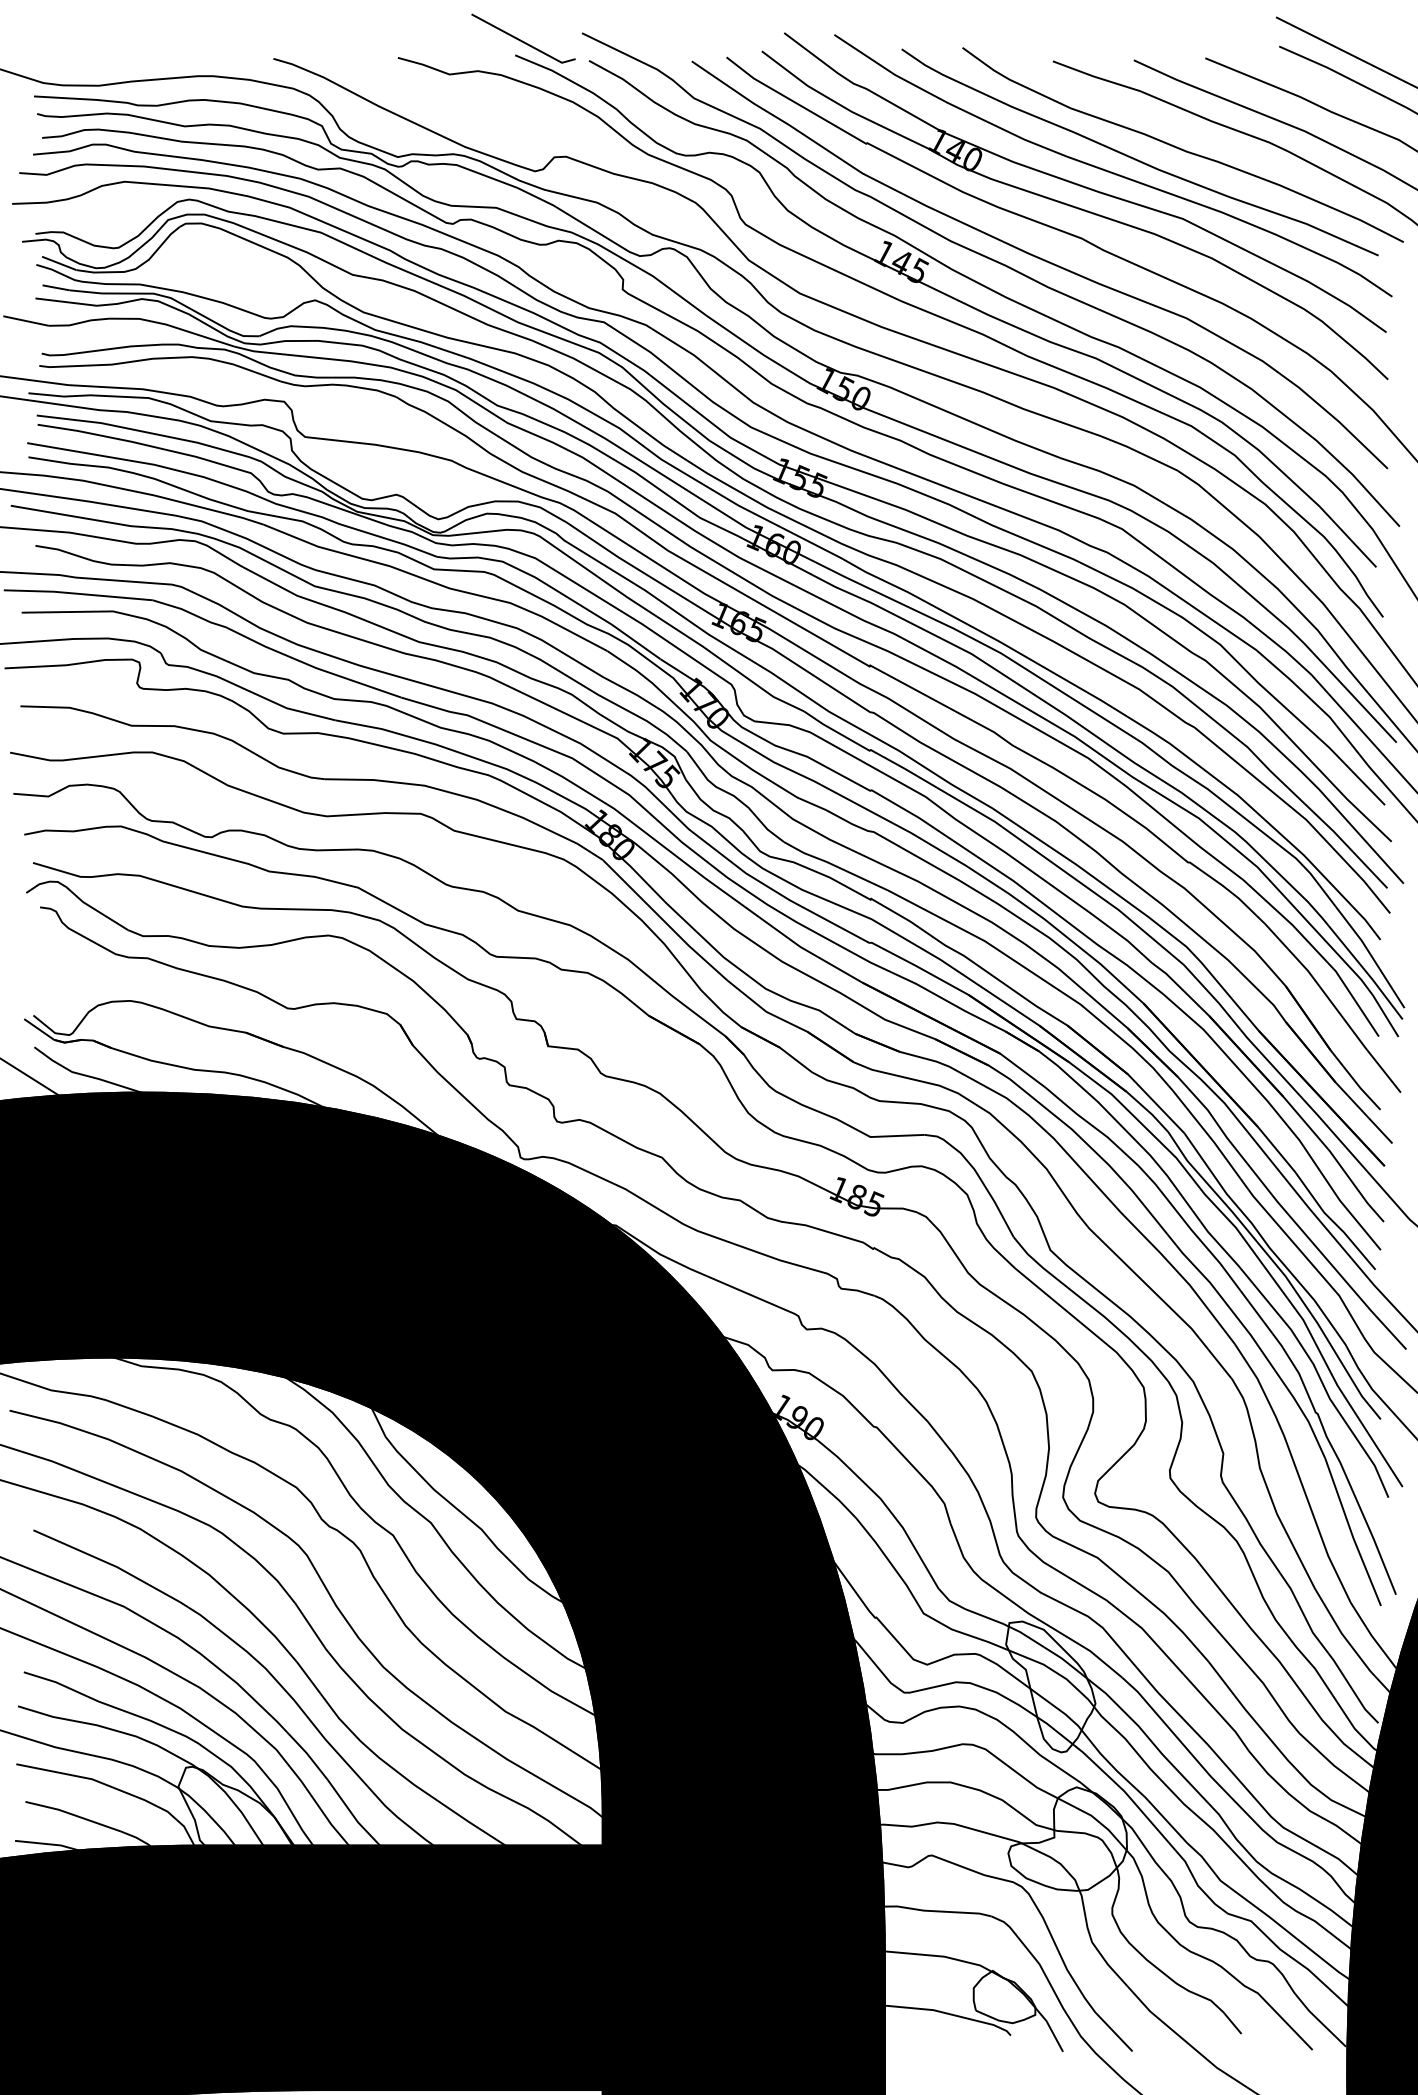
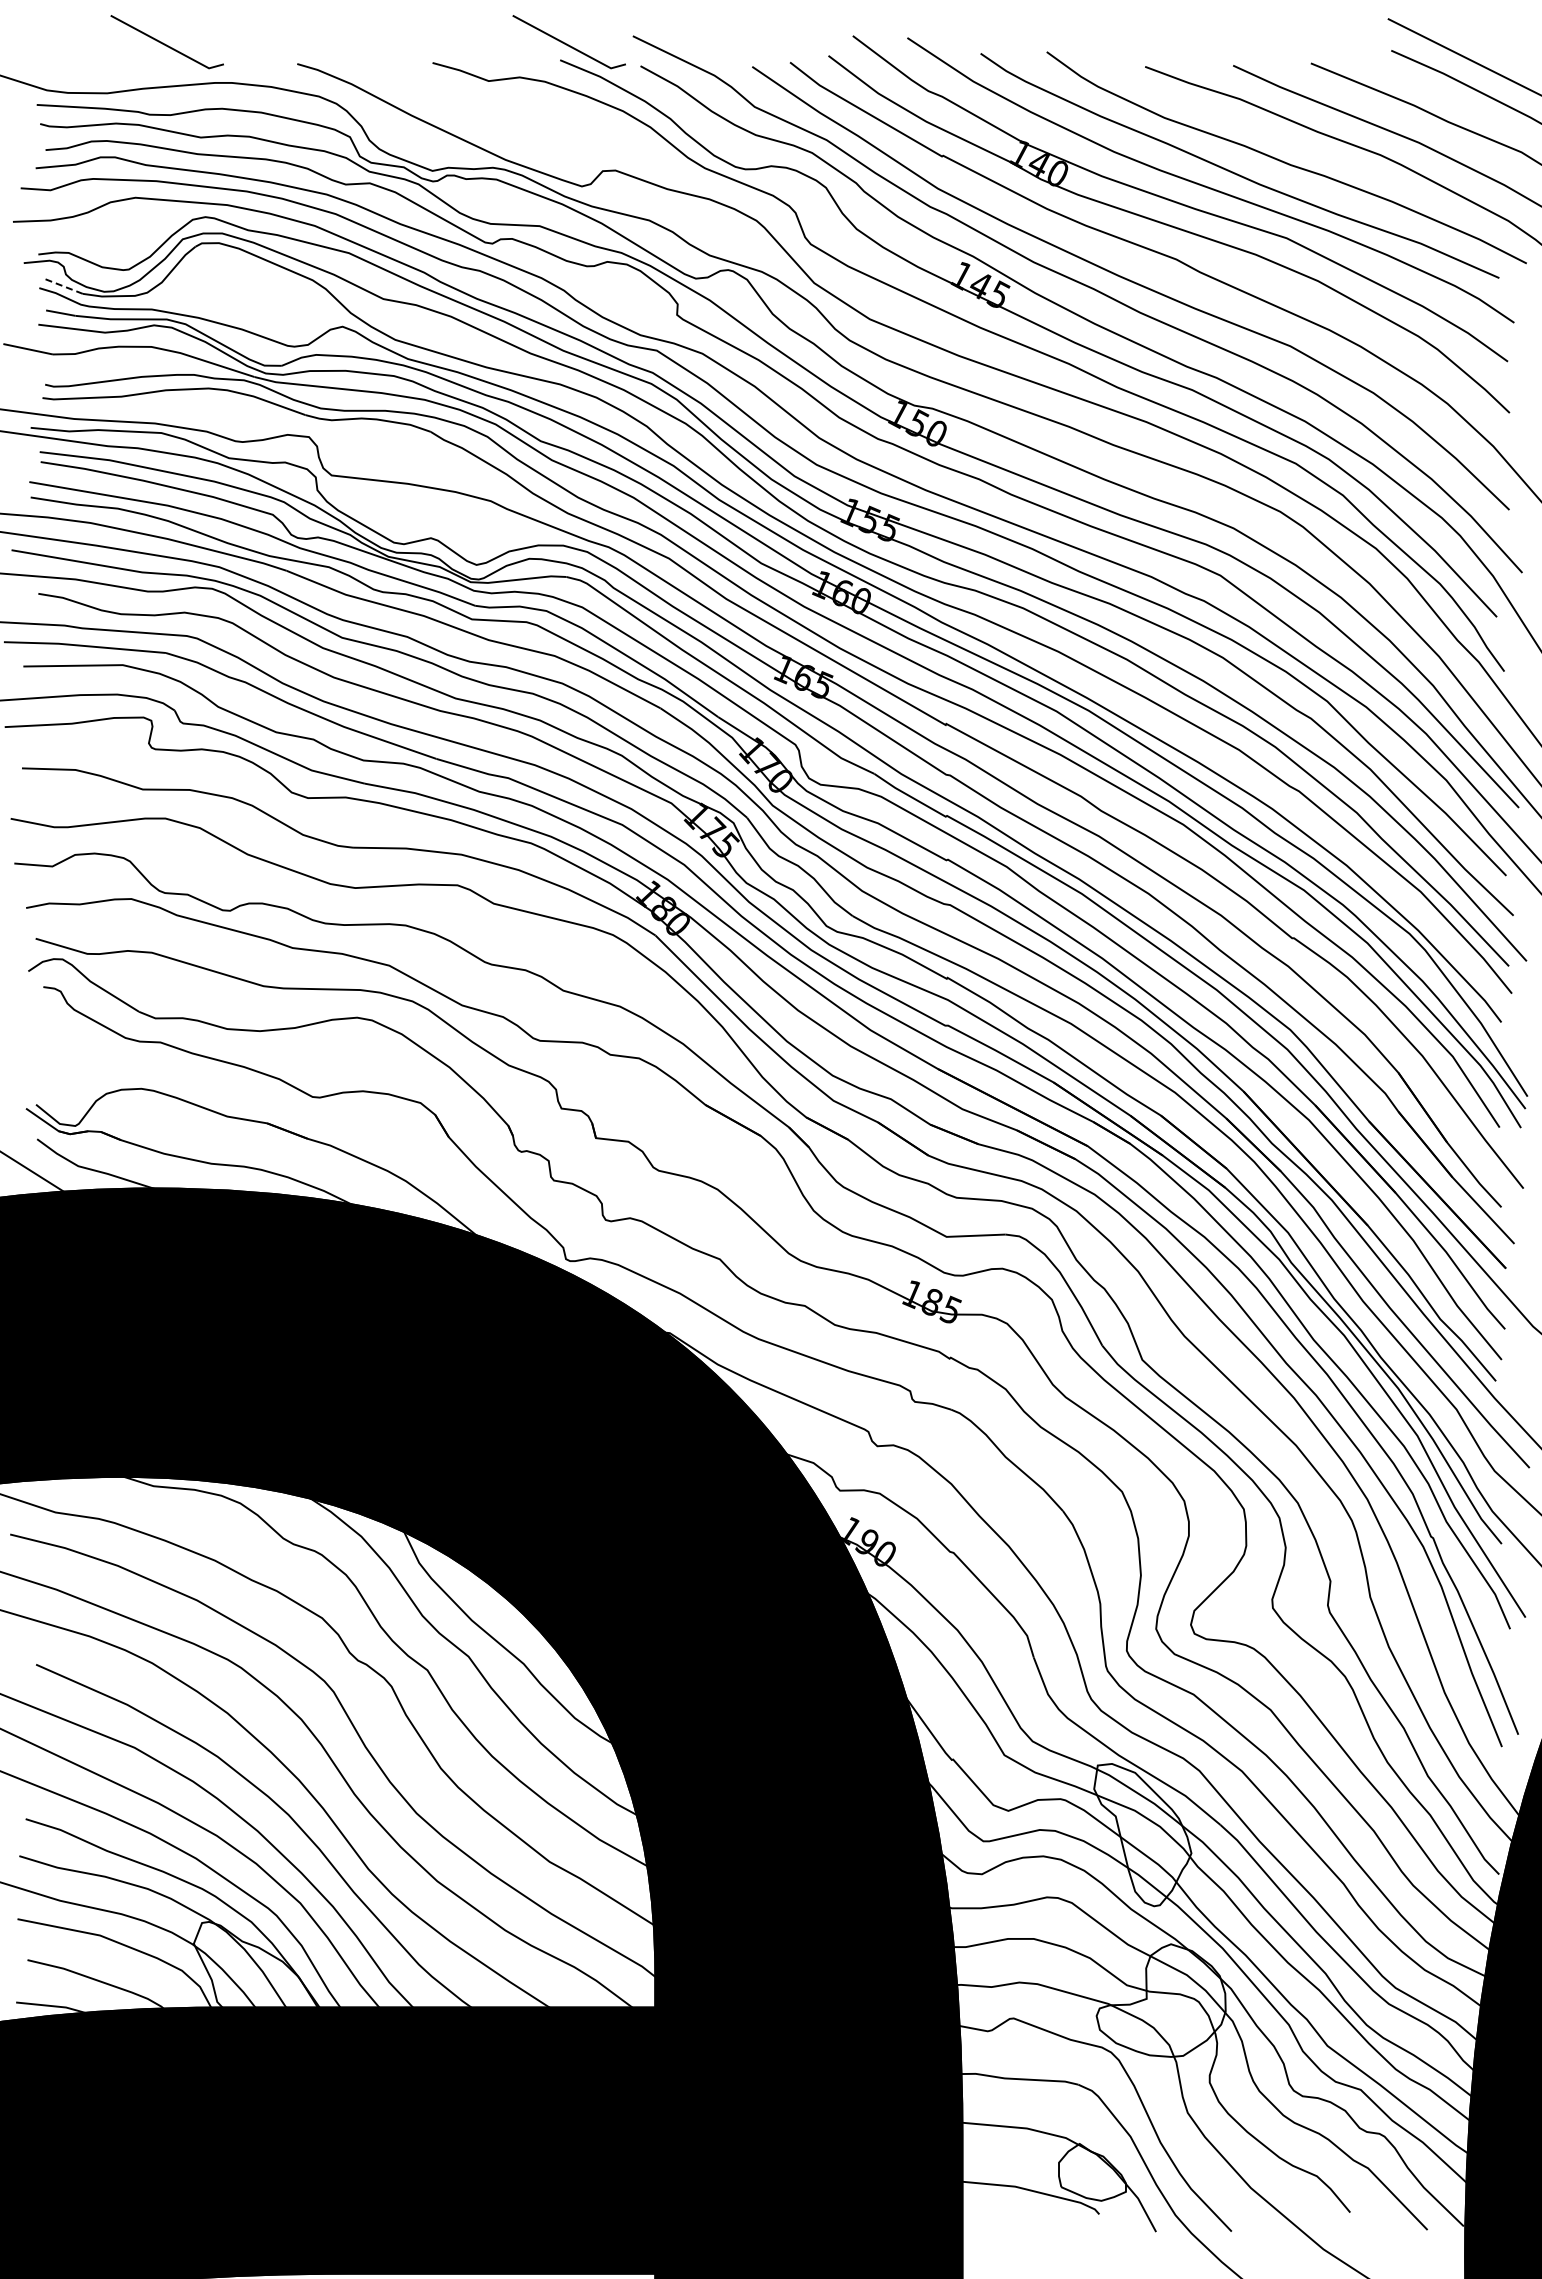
line: (152, 39) -> (165, 43), added
line: (59, 263) -> (64, 286), solid -> dashed

